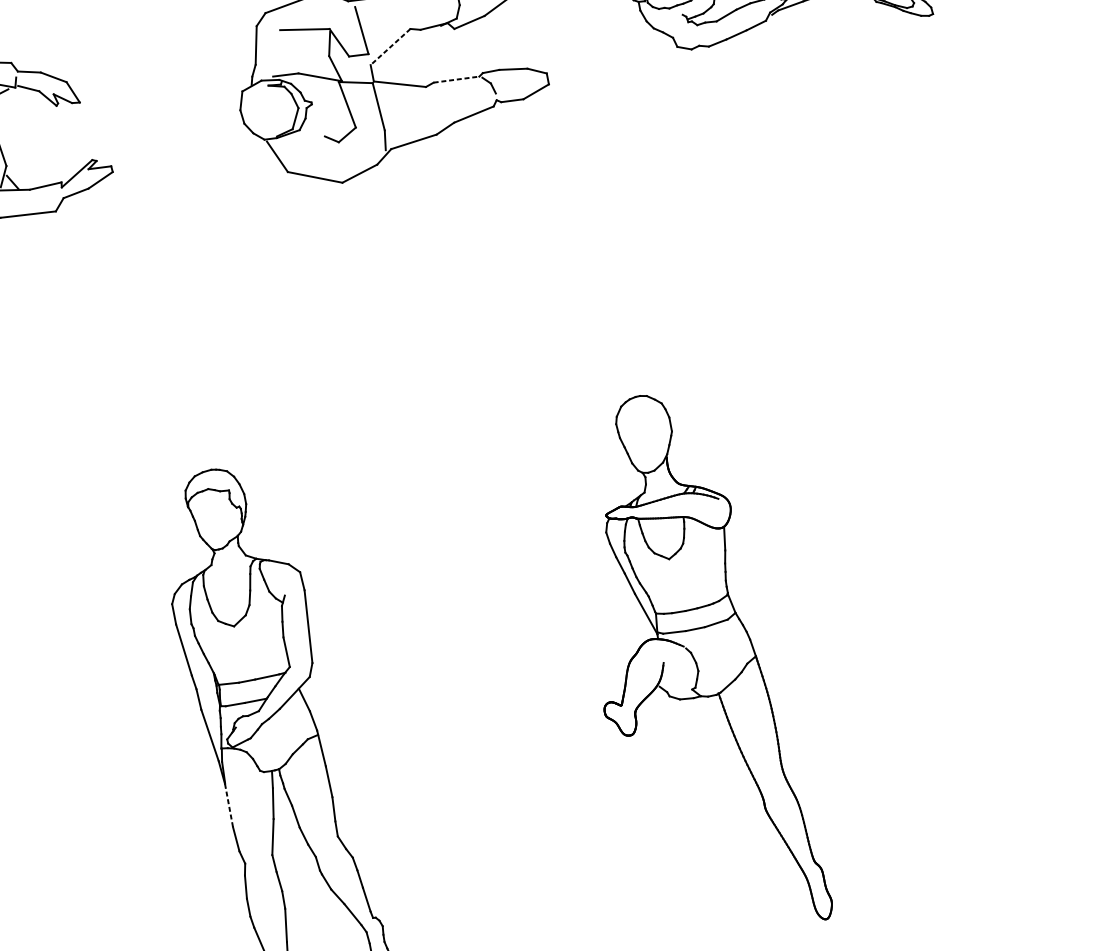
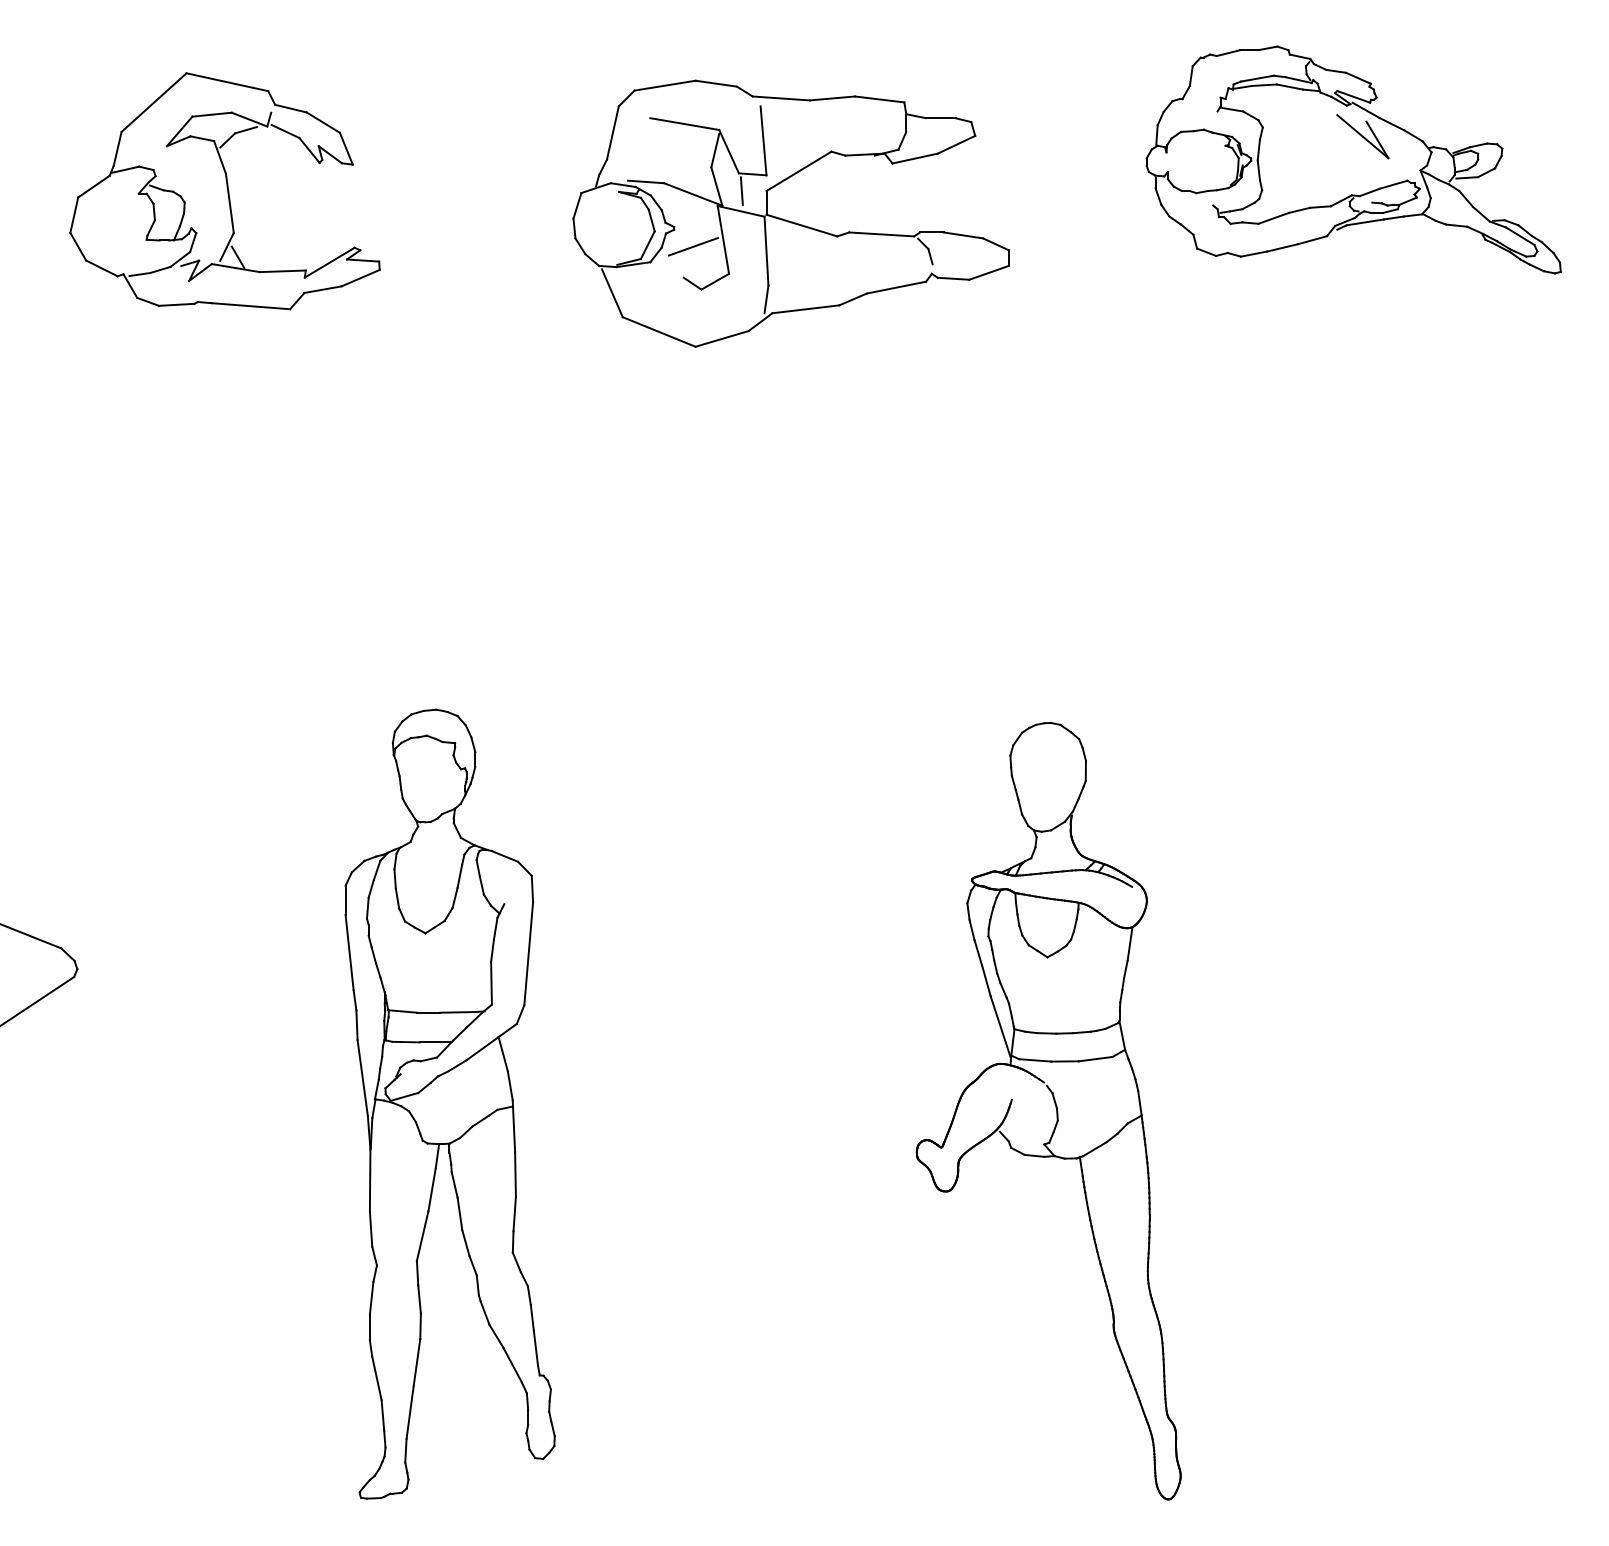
line: (390, 47) -> (798, 171), dashed -> solid
line: (353, 68) -> (741, 190), added
line: (456, 79) -> (881, 234), dashed -> solid
line: (326, 113) -> (692, 246), added
line: (229, 806) -> (370, 1181), dashed -> solid

